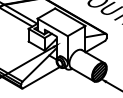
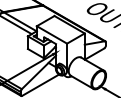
hatch: (98, 71) -> (97, 78), removed

